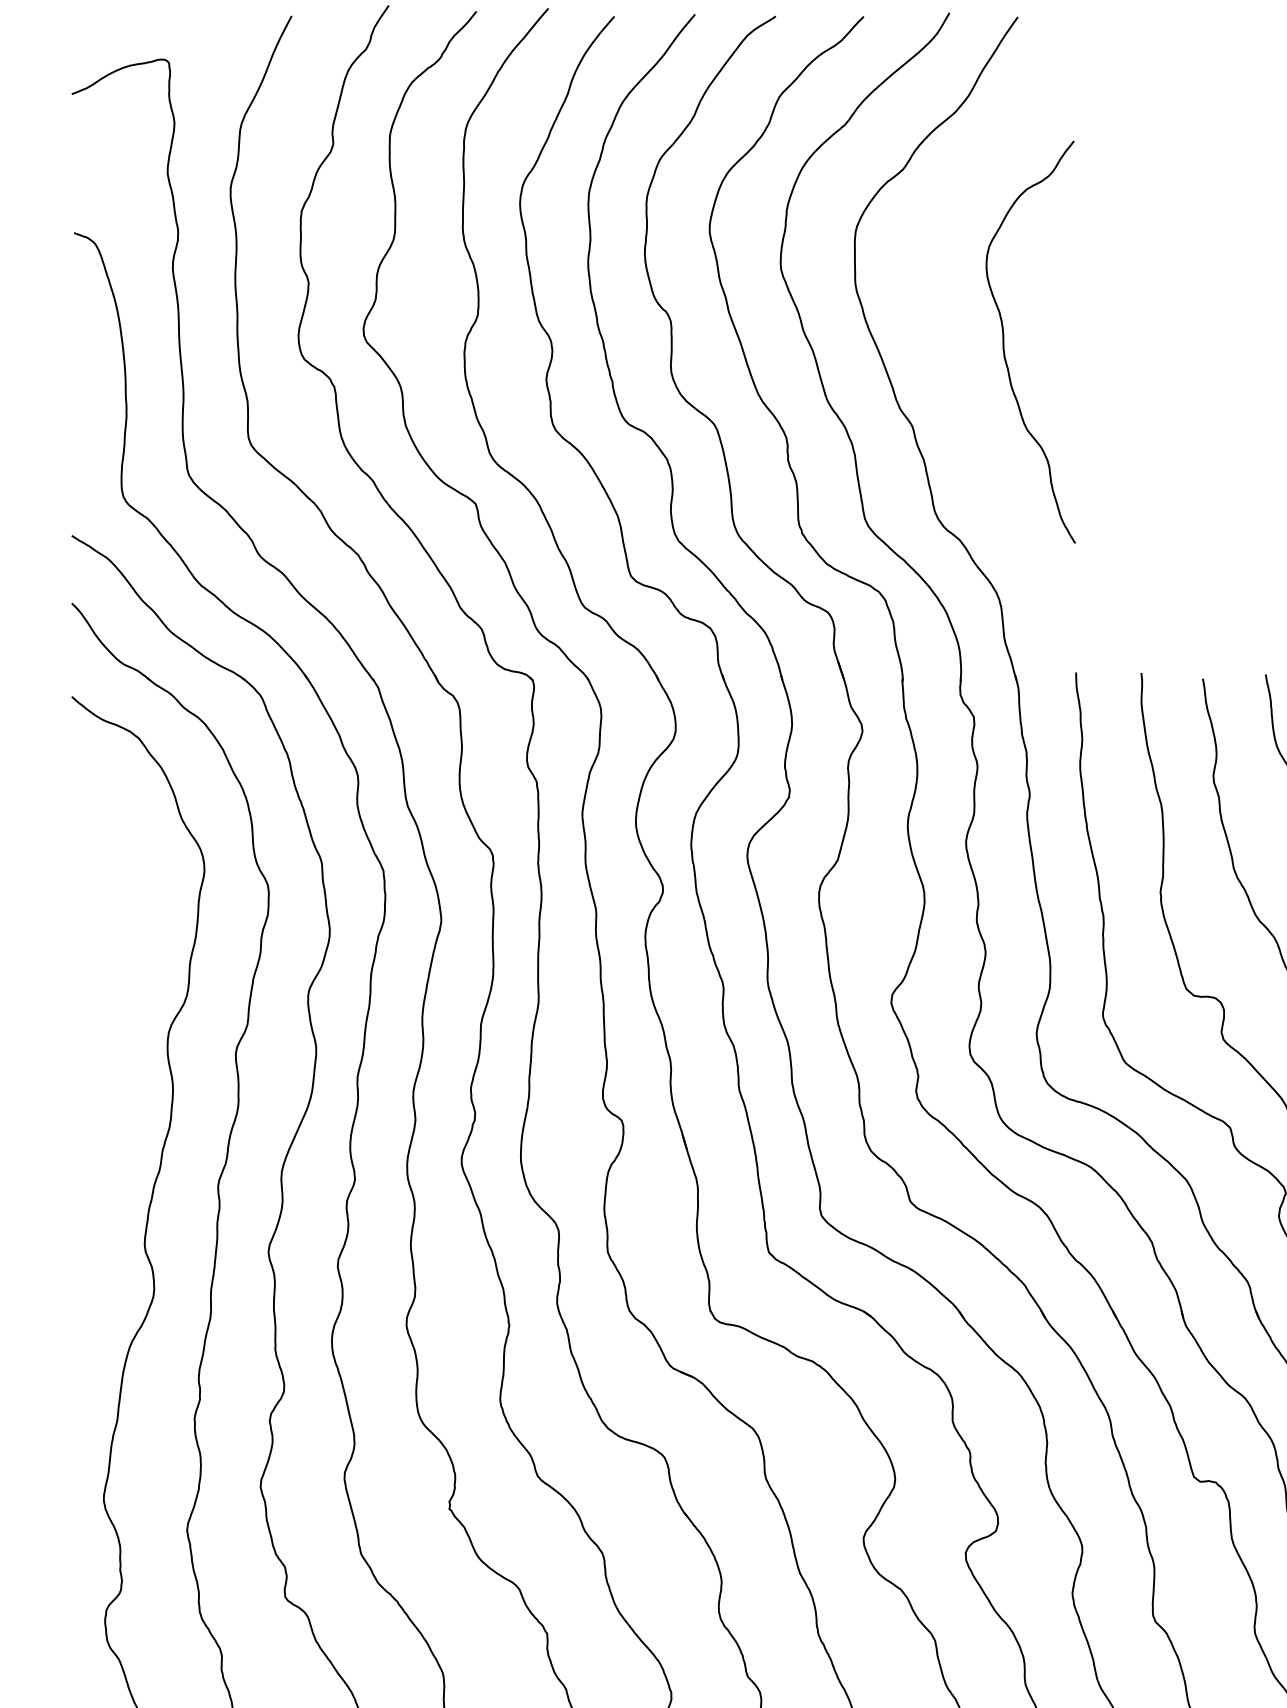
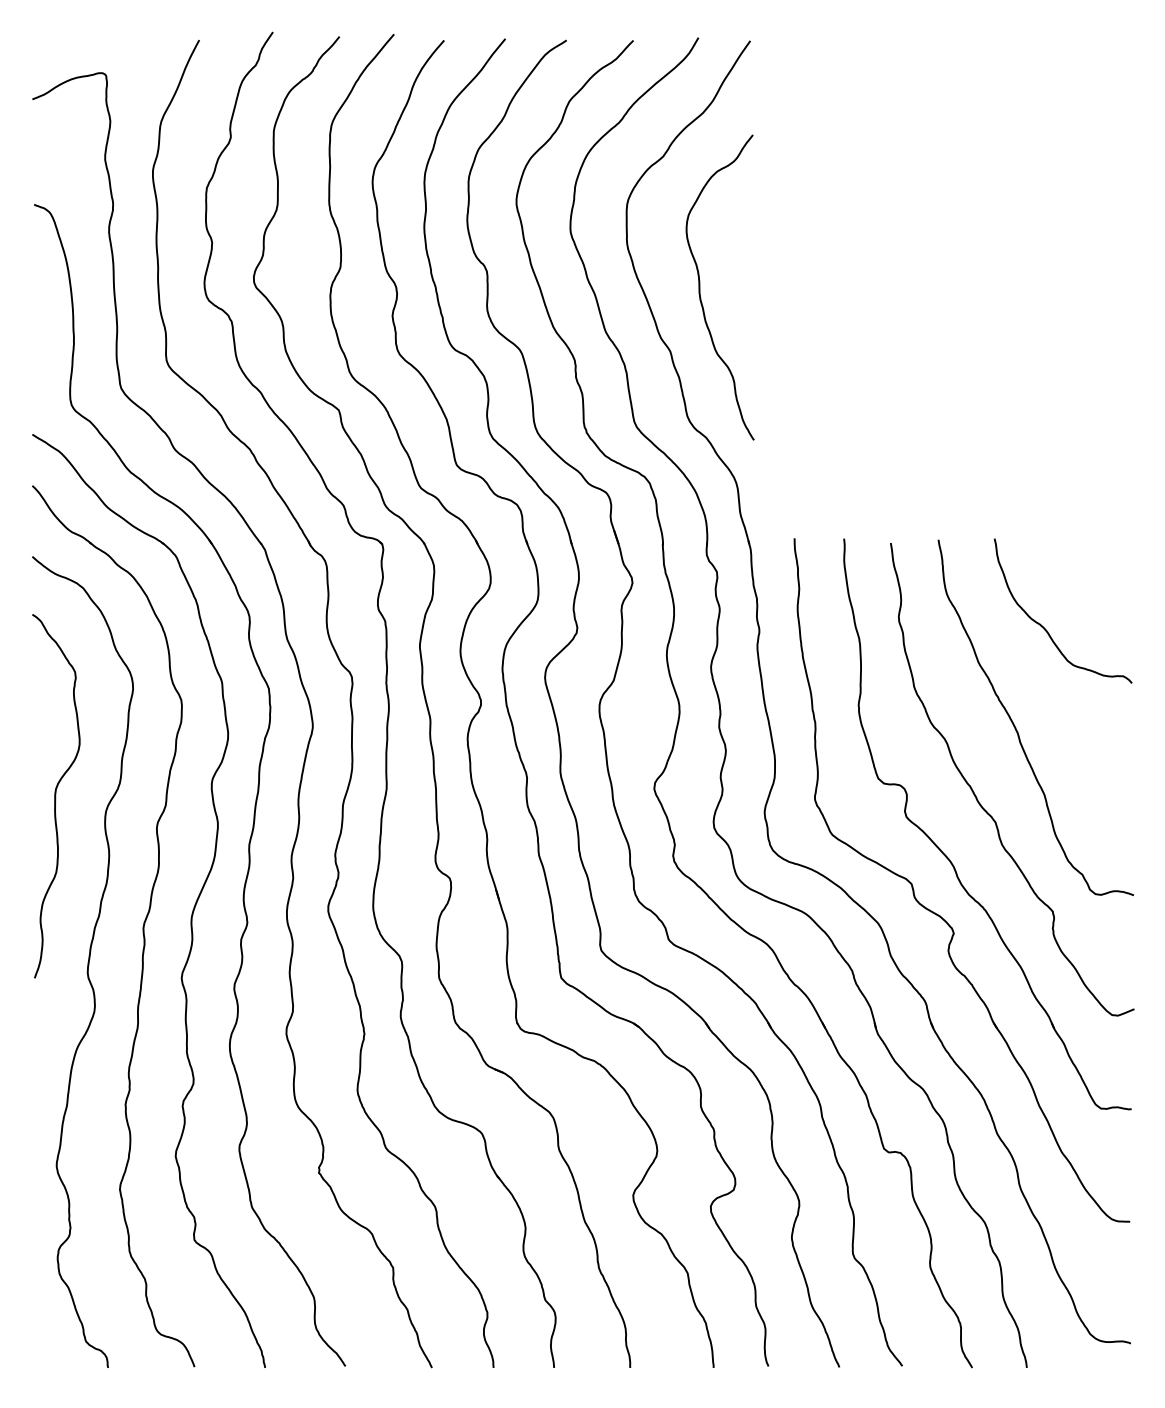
curve: (1004, 342) -> (700, 287), moved
curve: (103, 1012) -> (56, 796), added

